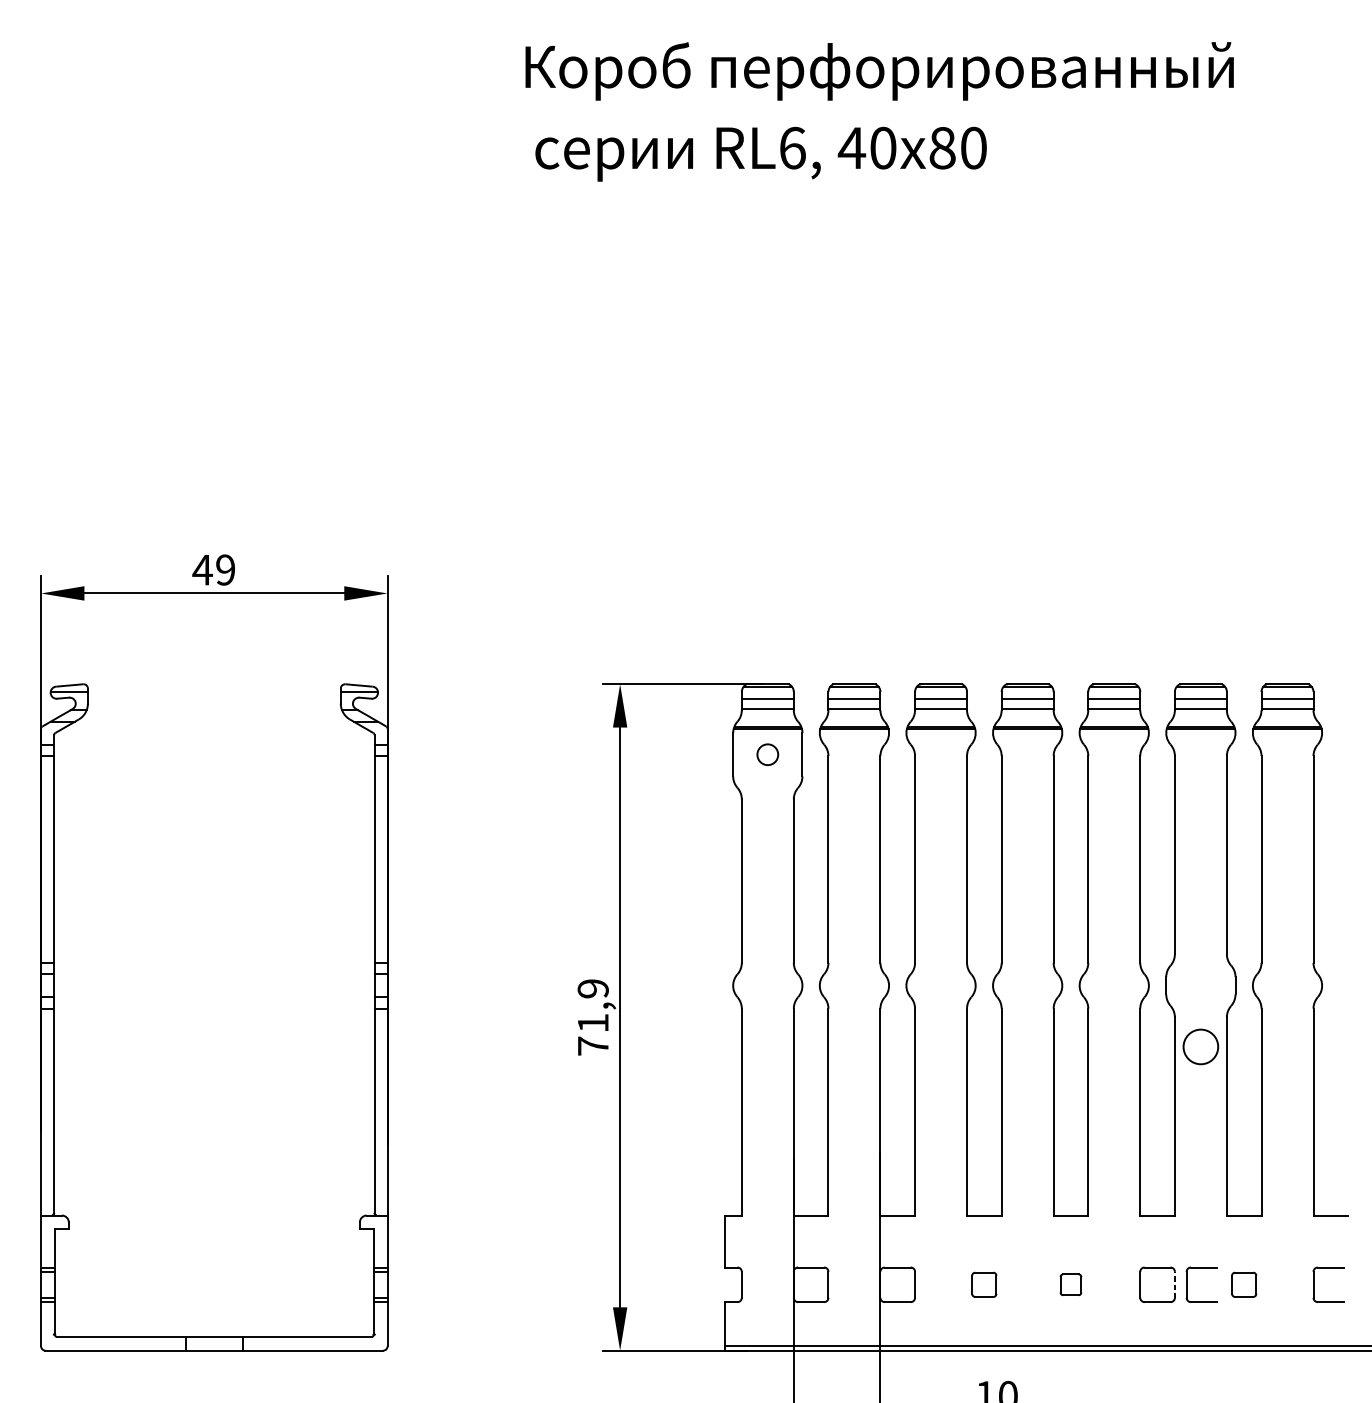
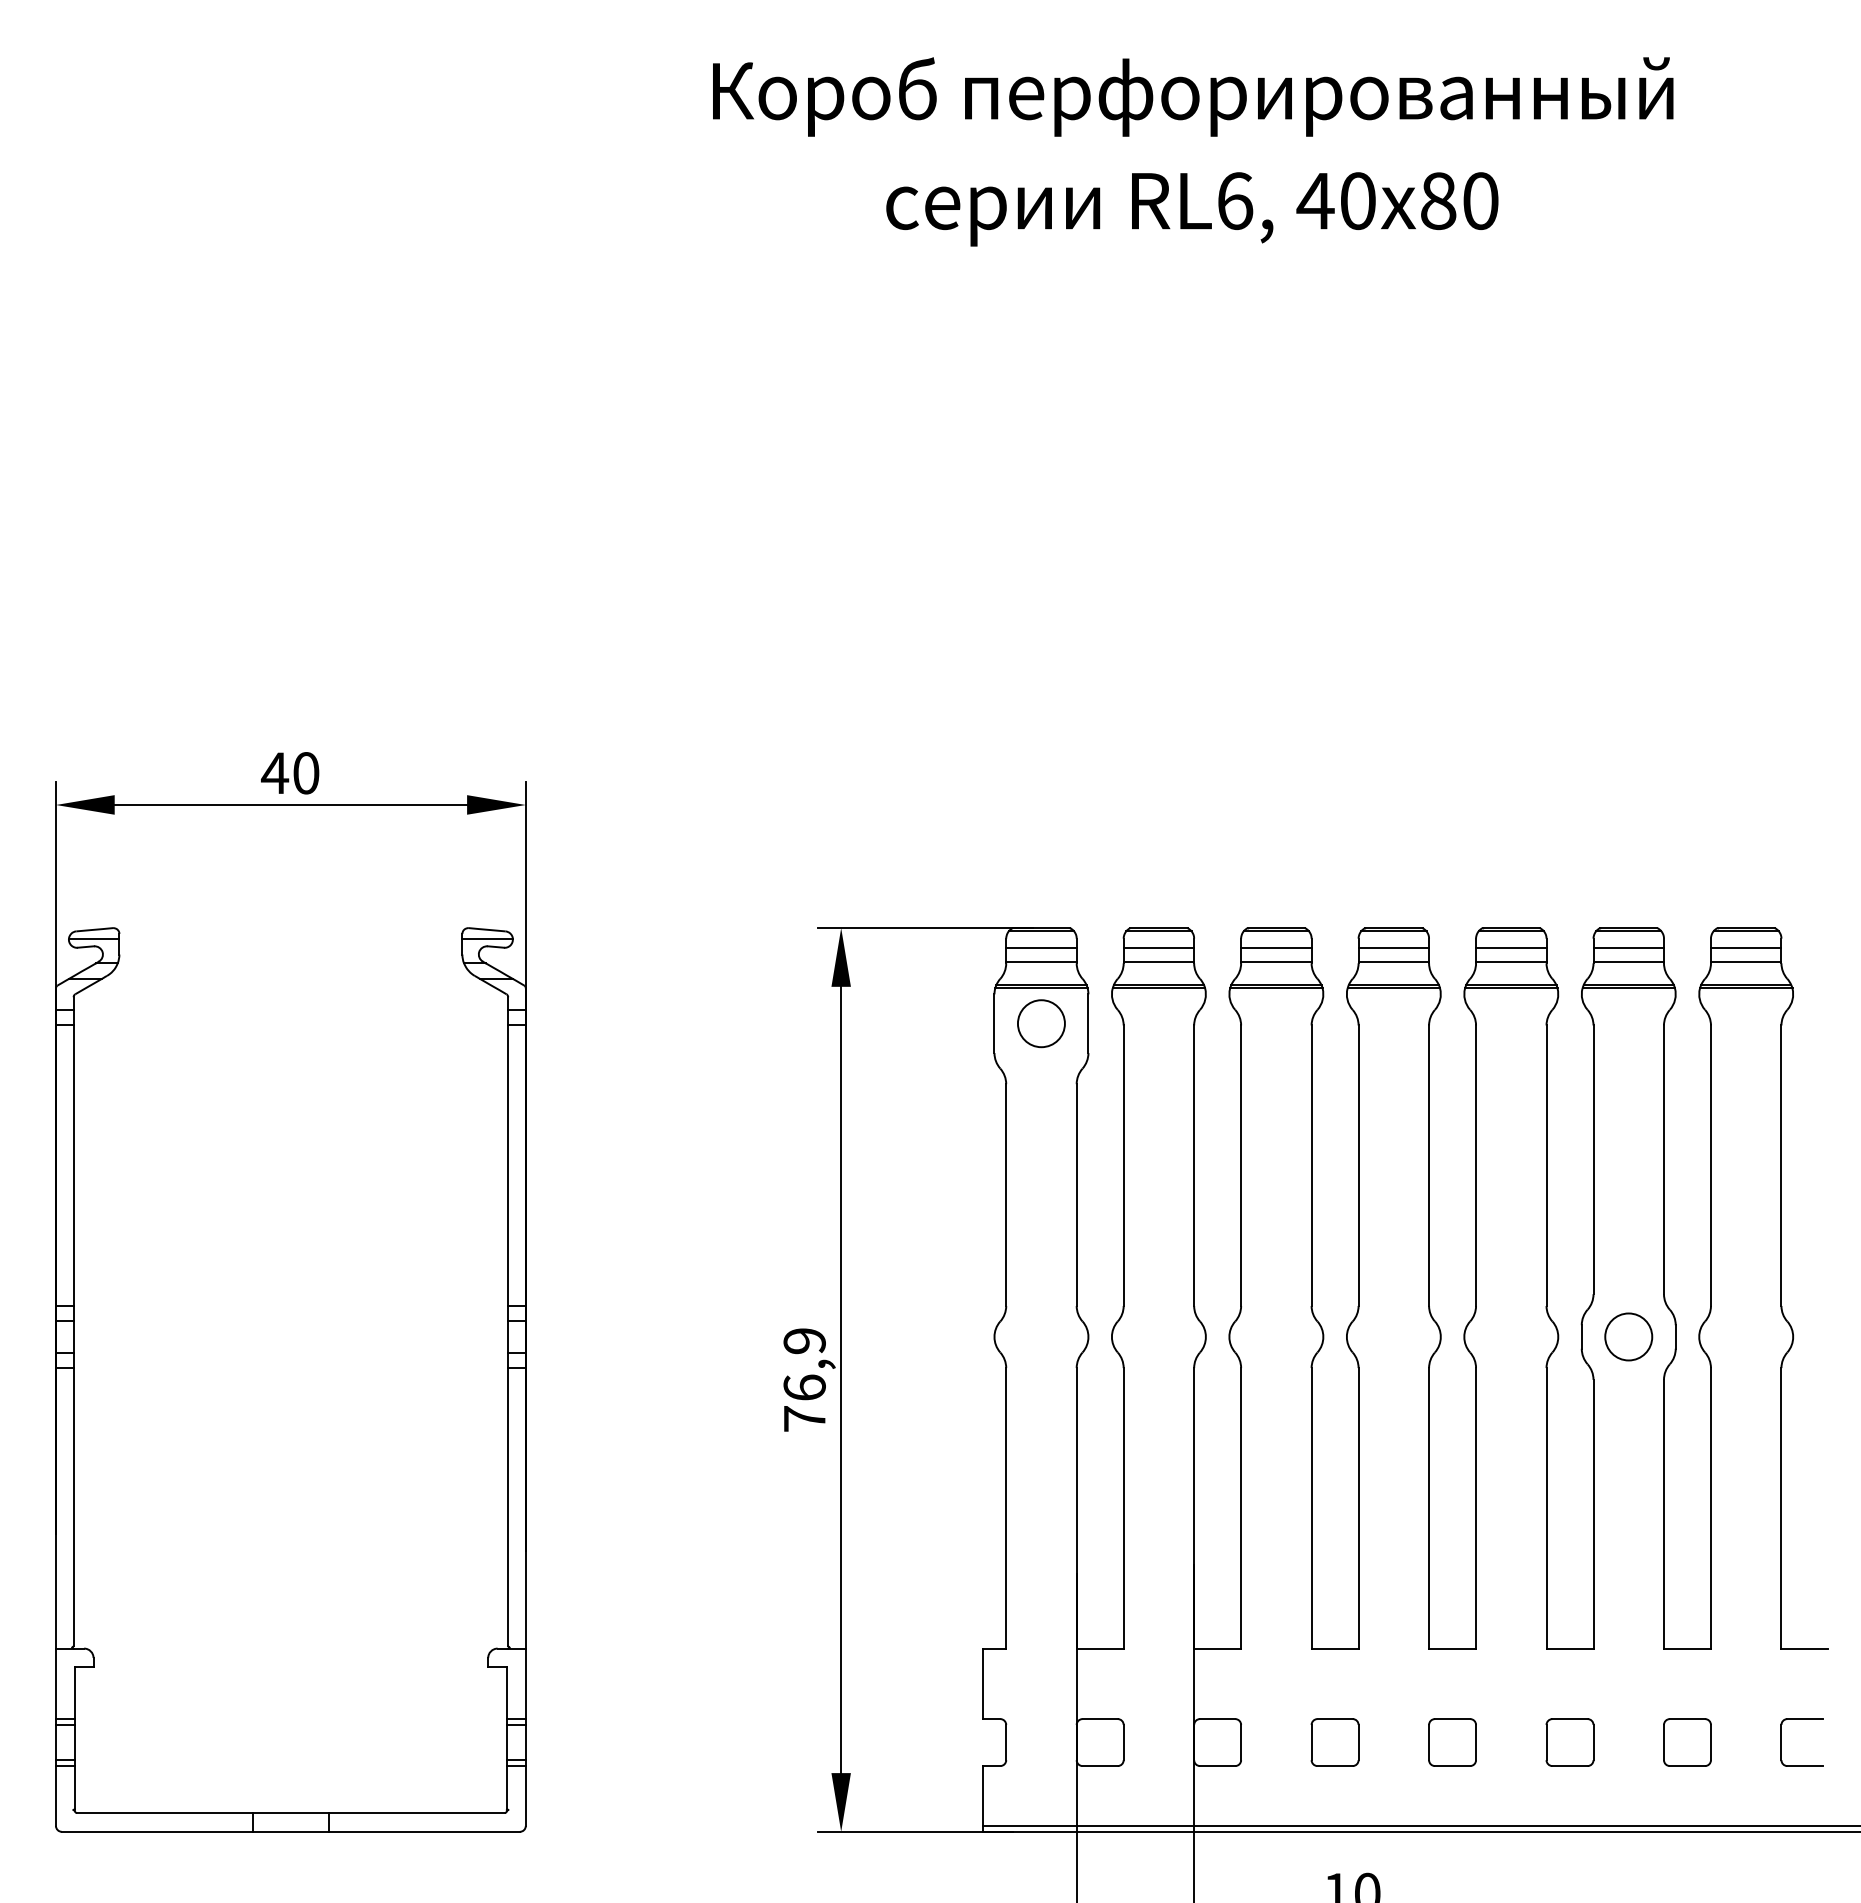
text: (761, 154) -> (1192, 209), moved
text: (225, 570) -> (306, 773), 49 -> 40
circle: (767, 754) -> (1040, 1023), size x1.67
text: (593, 1023) -> (804, 1387), 71,9 -> 76,9
circle: (1200, 1046) -> (1628, 1336), moved
part: (983, 1284) -> (1334, 1742), size x1.43
part: (1070, 1284) -> (1452, 1742), size x1.67
line: (1174, 1284) -> (1593, 1742), dashed -> solid
part: (1186, 1284) -> (1609, 1742), removed
part: (1244, 1284) -> (1687, 1742), size x1.43

